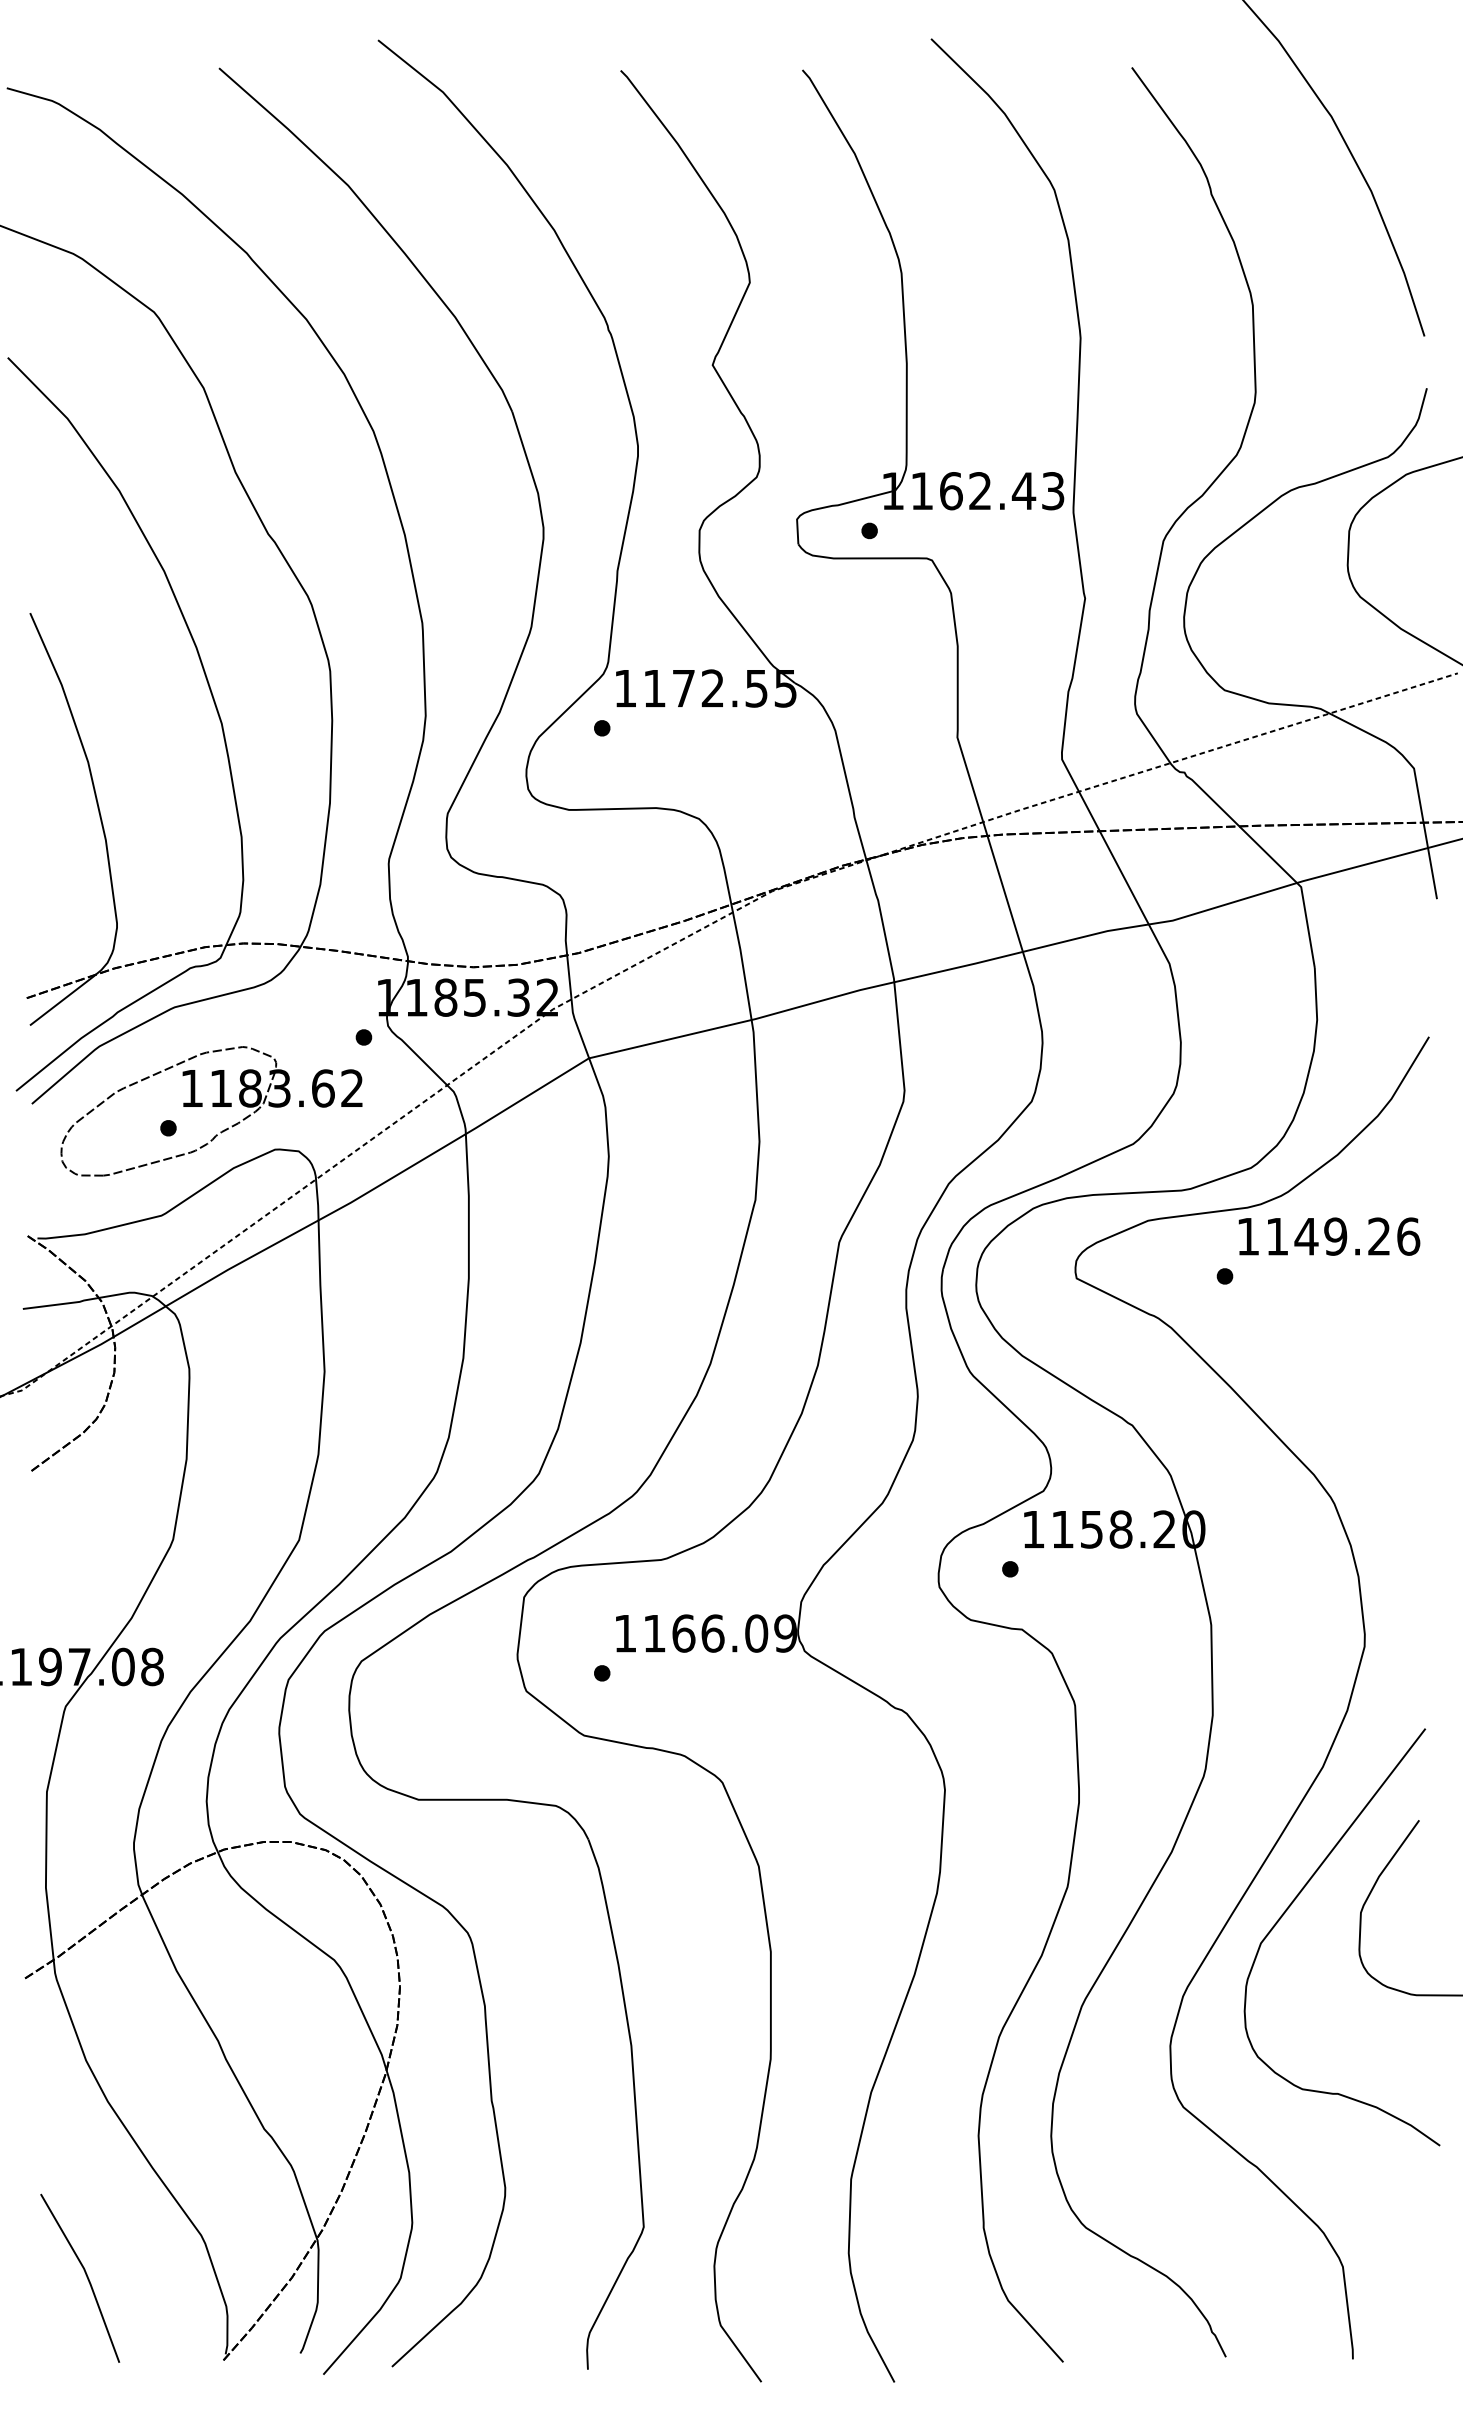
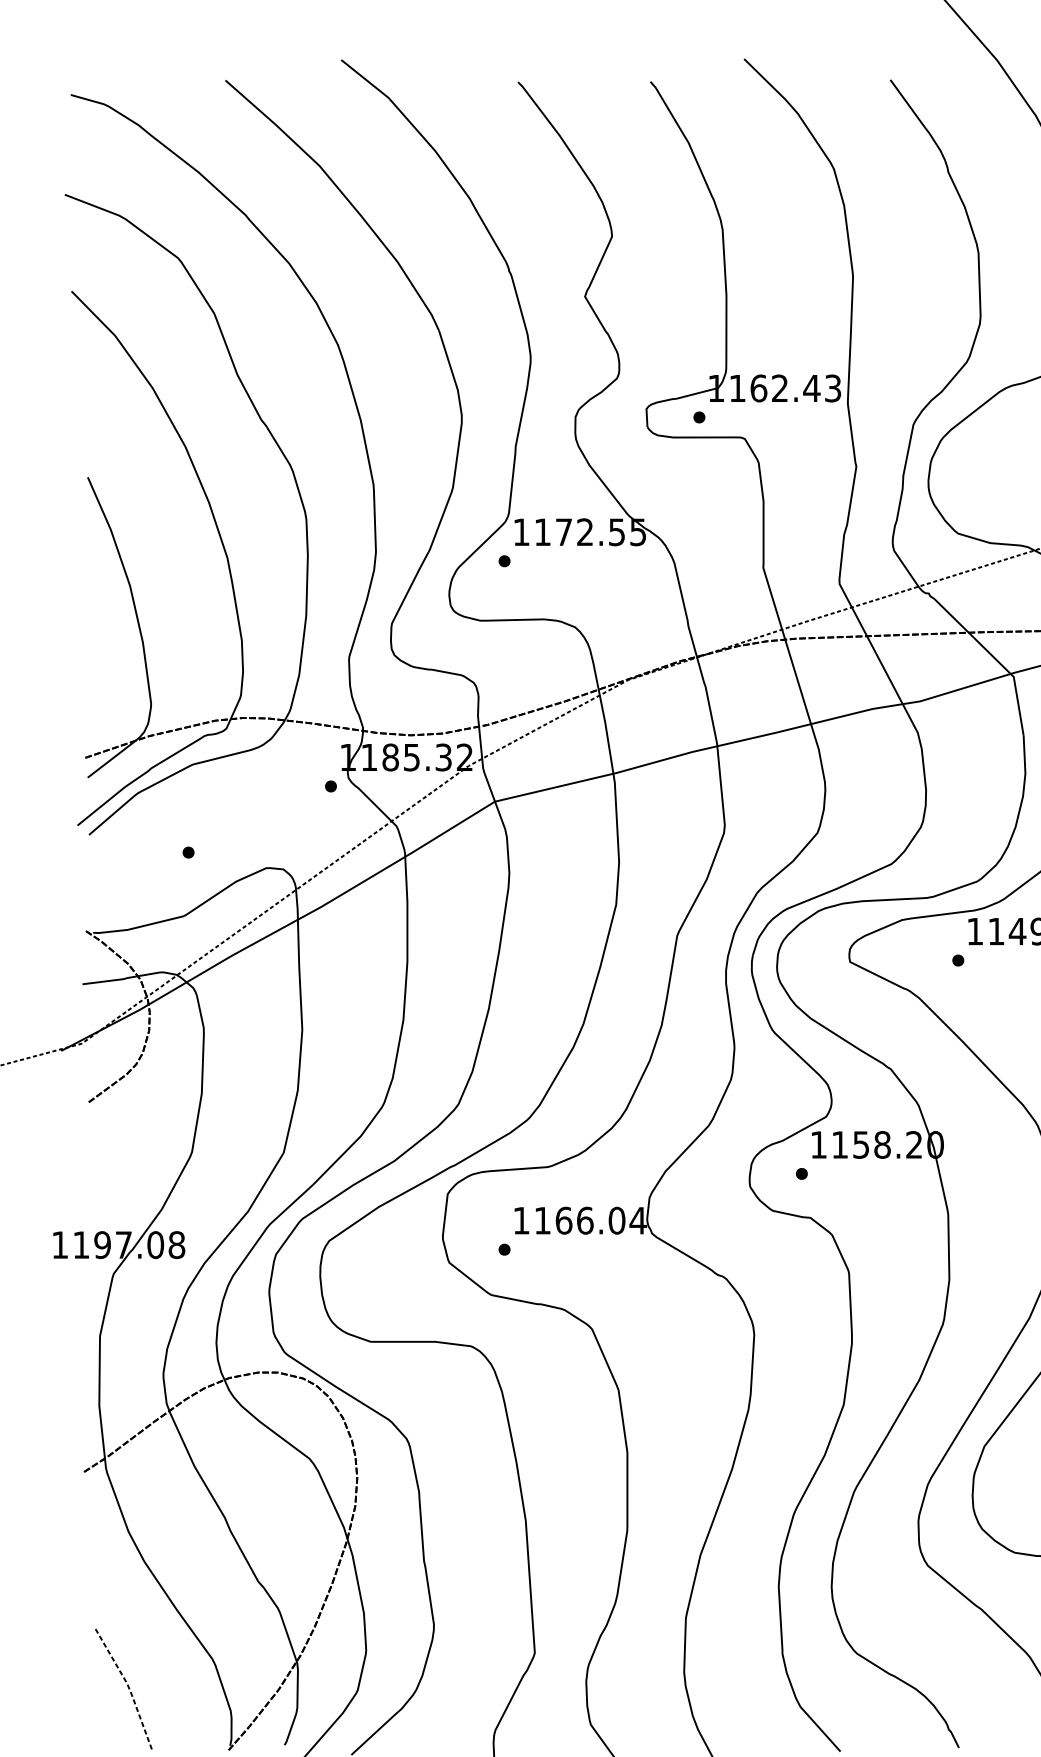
part: (211, 1111) -> (219, 840), removed
text: (785, 1633) -> (638, 1220), 1166.09 -> 1166.04
line: (86, 2275) -> (128, 1688), solid -> dashed

